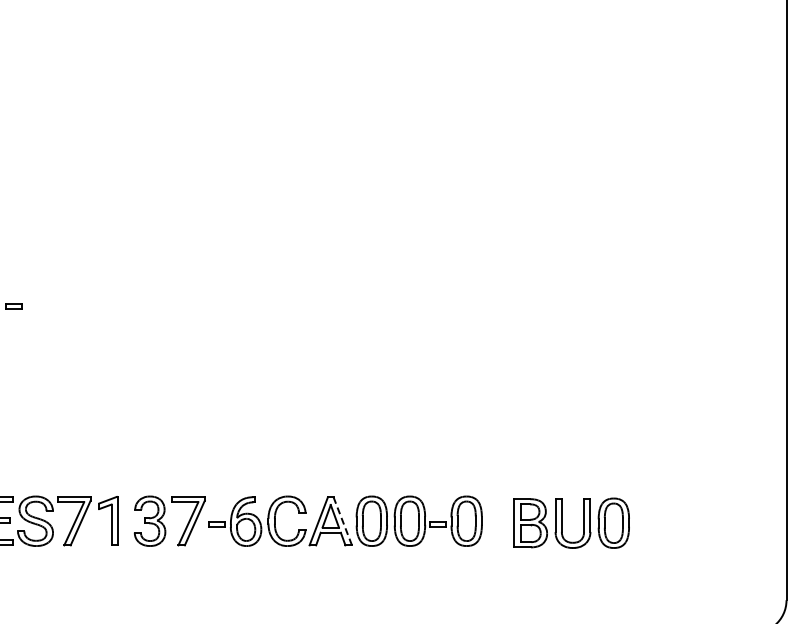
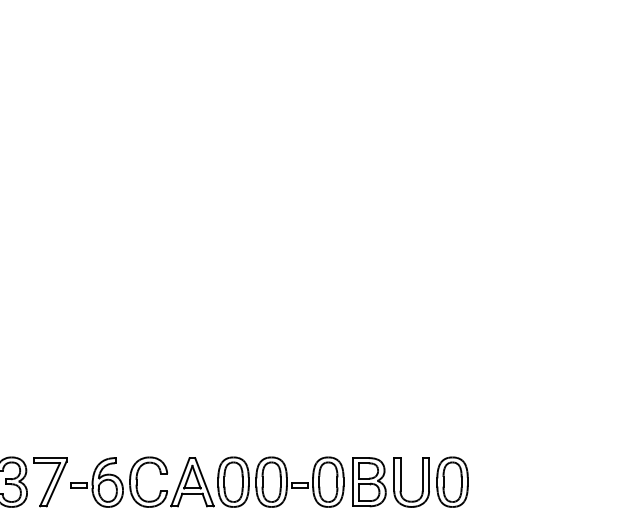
line: (342, 521) -> (204, 482), dashed -> solid
part: (562, 522) -> (401, 481), moved

